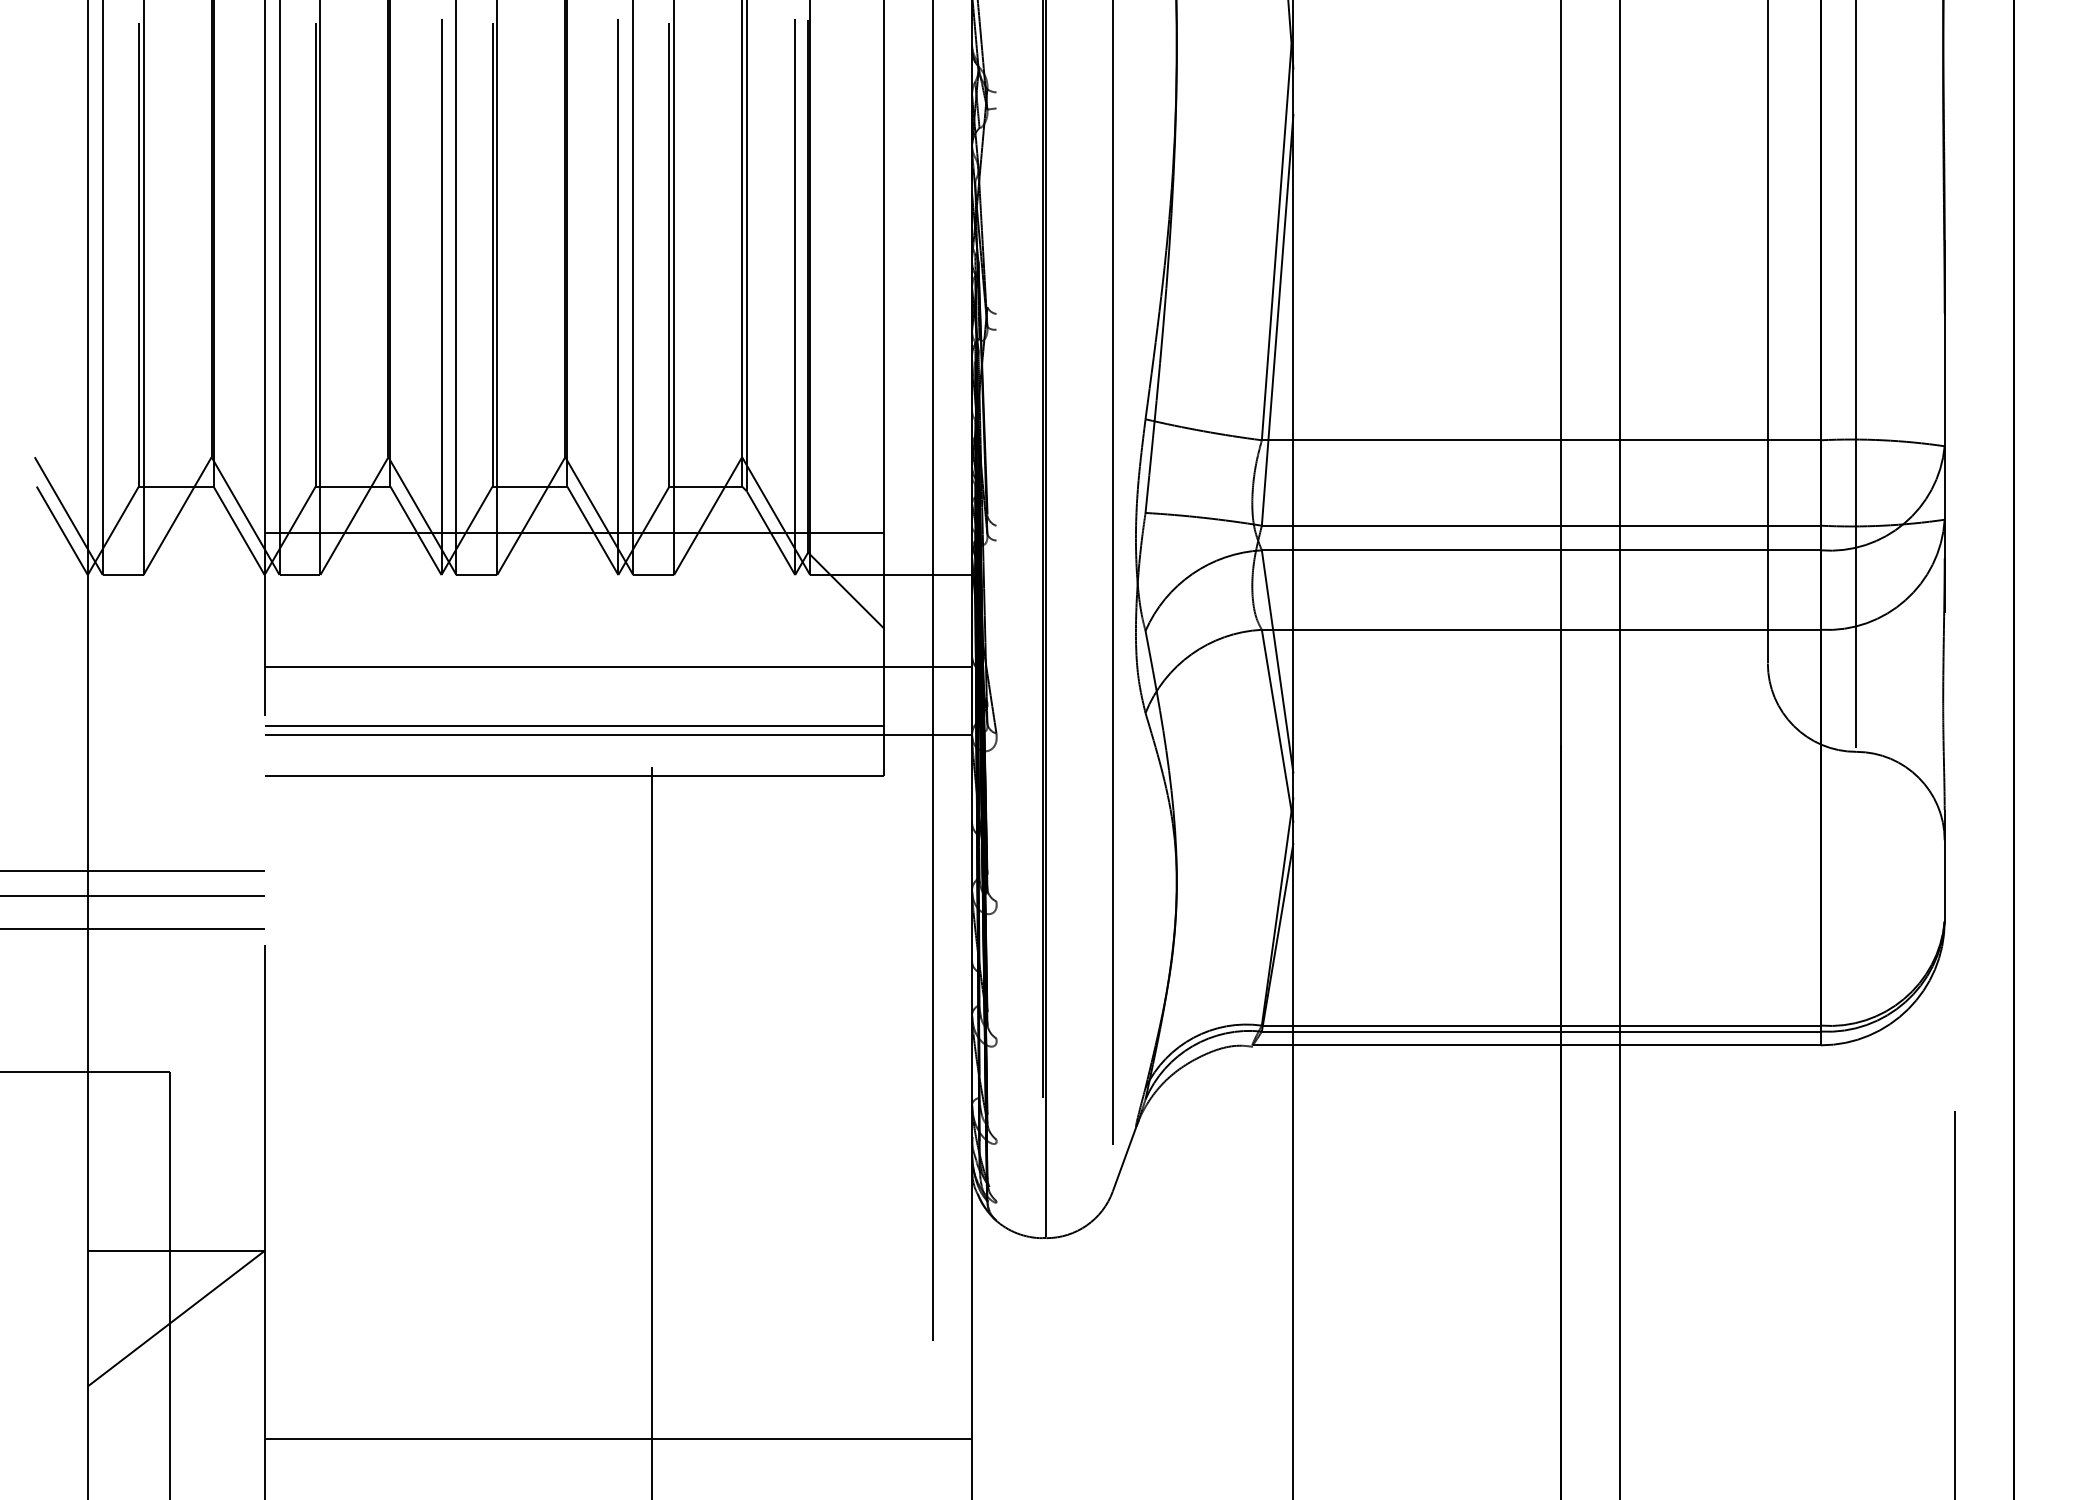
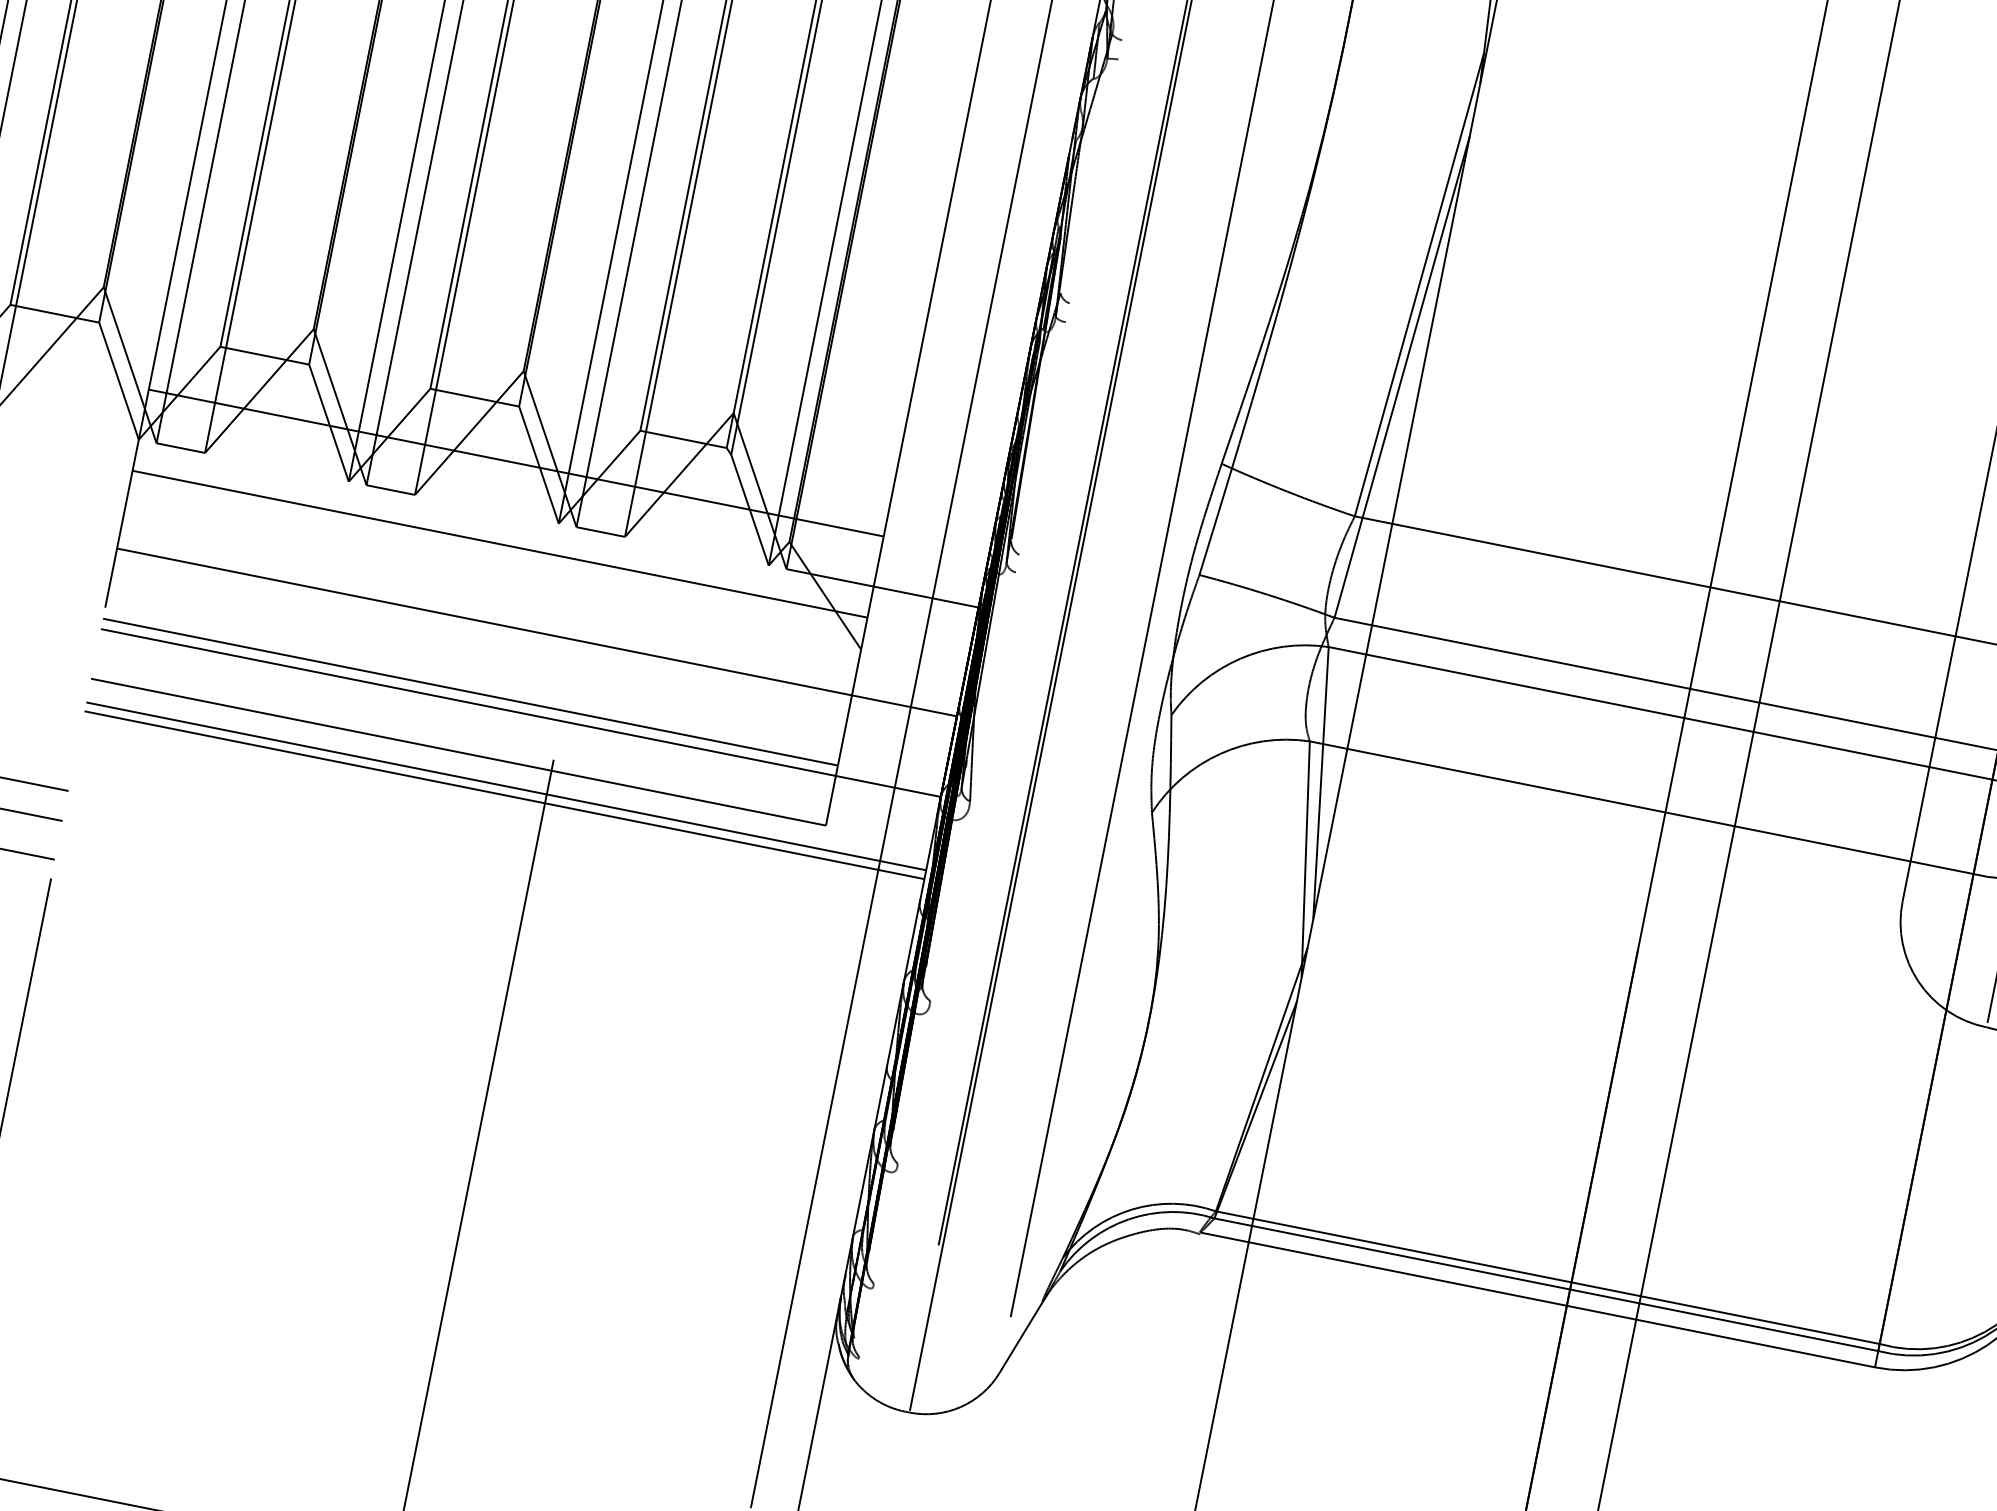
line: (573, 601) -> (499, 544), added
line: (618, 796) -> (506, 786), added
line: (618, 803) -> (504, 794), added

